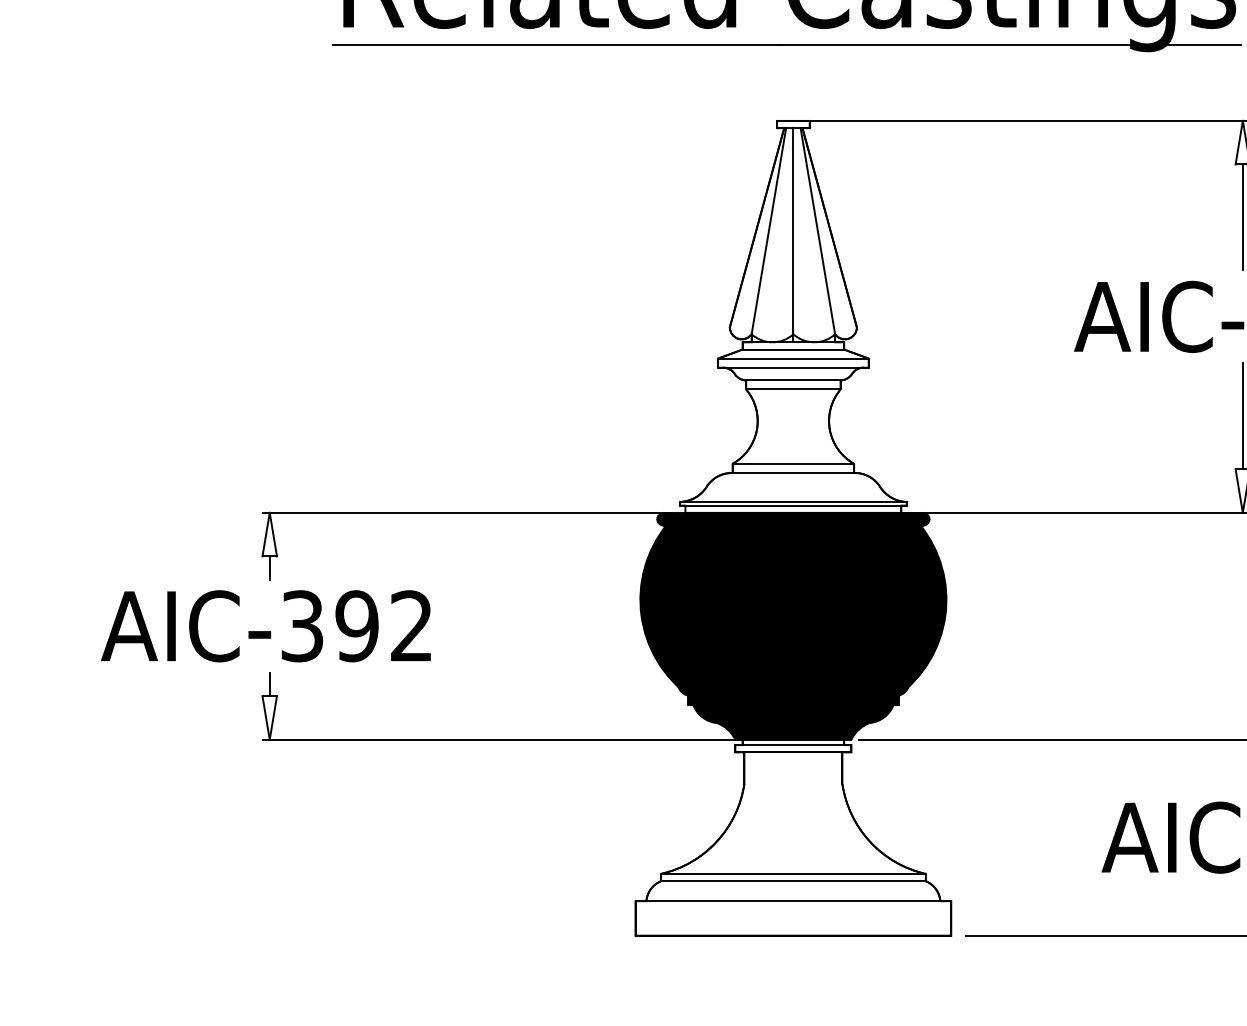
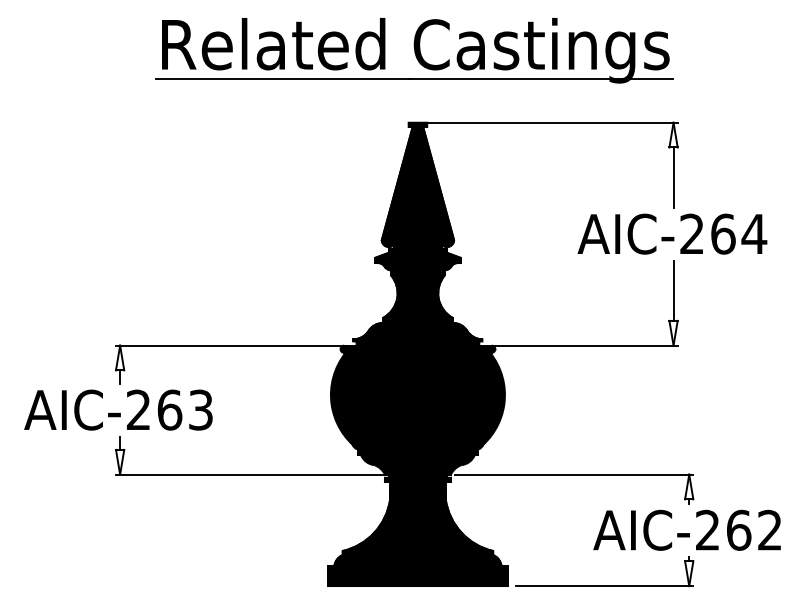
fill: (792, 315) -> (417, 233), added
text: (356, 625) -> (169, 409), AIC-392 -> AIC-263
fill: (792, 837) -> (417, 530), added

